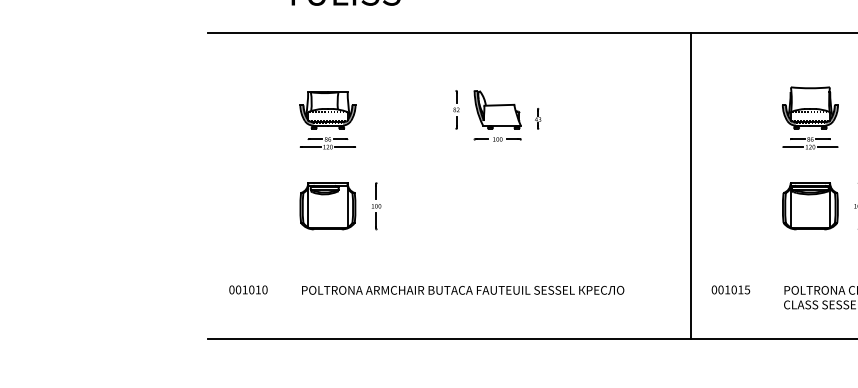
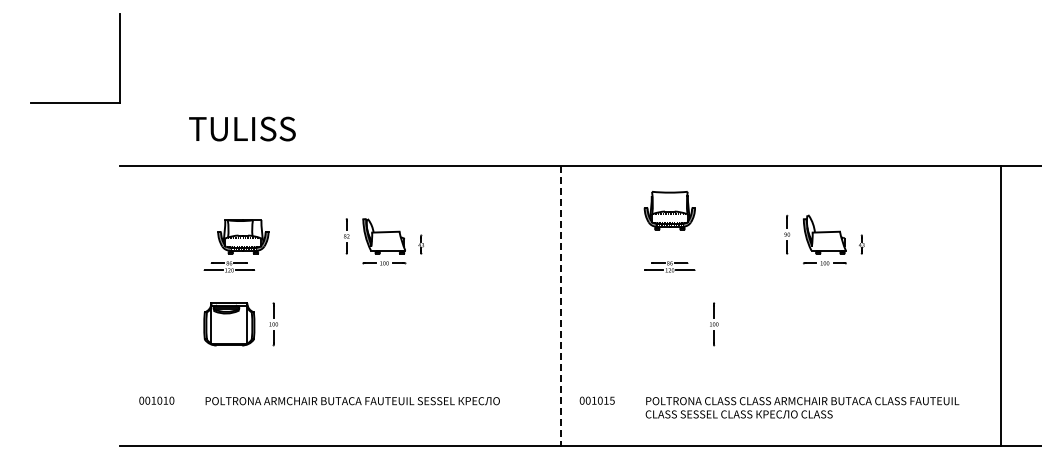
part: (810, 107) -> (669, 210), moved
part: (328, 110) -> (243, 236), moved
line: (690, 186) -> (560, 306), solid -> dashed
part: (810, 206) -> (669, 324), removed

